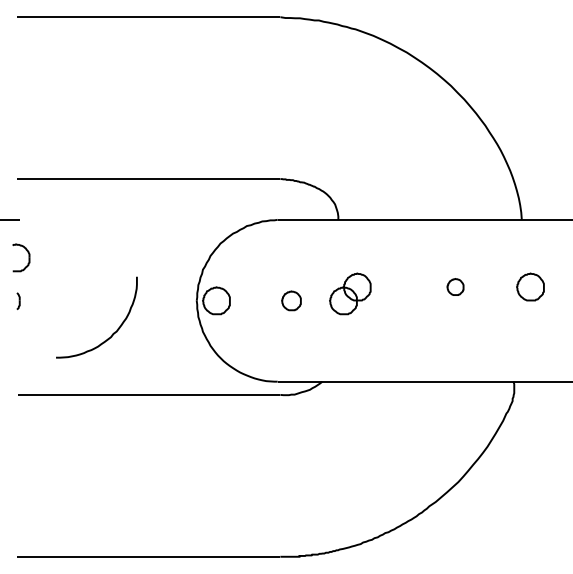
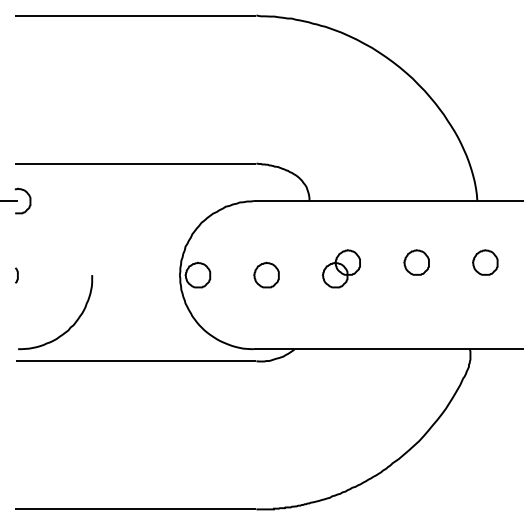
part: (28, 257) -> (29, 200), moved
part: (455, 286) -> (416, 262), size x1.67
part: (350, 293) -> (341, 268), moved
part: (291, 300) -> (266, 274), size x1.43
curve: (112, 333) -> (69, 327), moved

